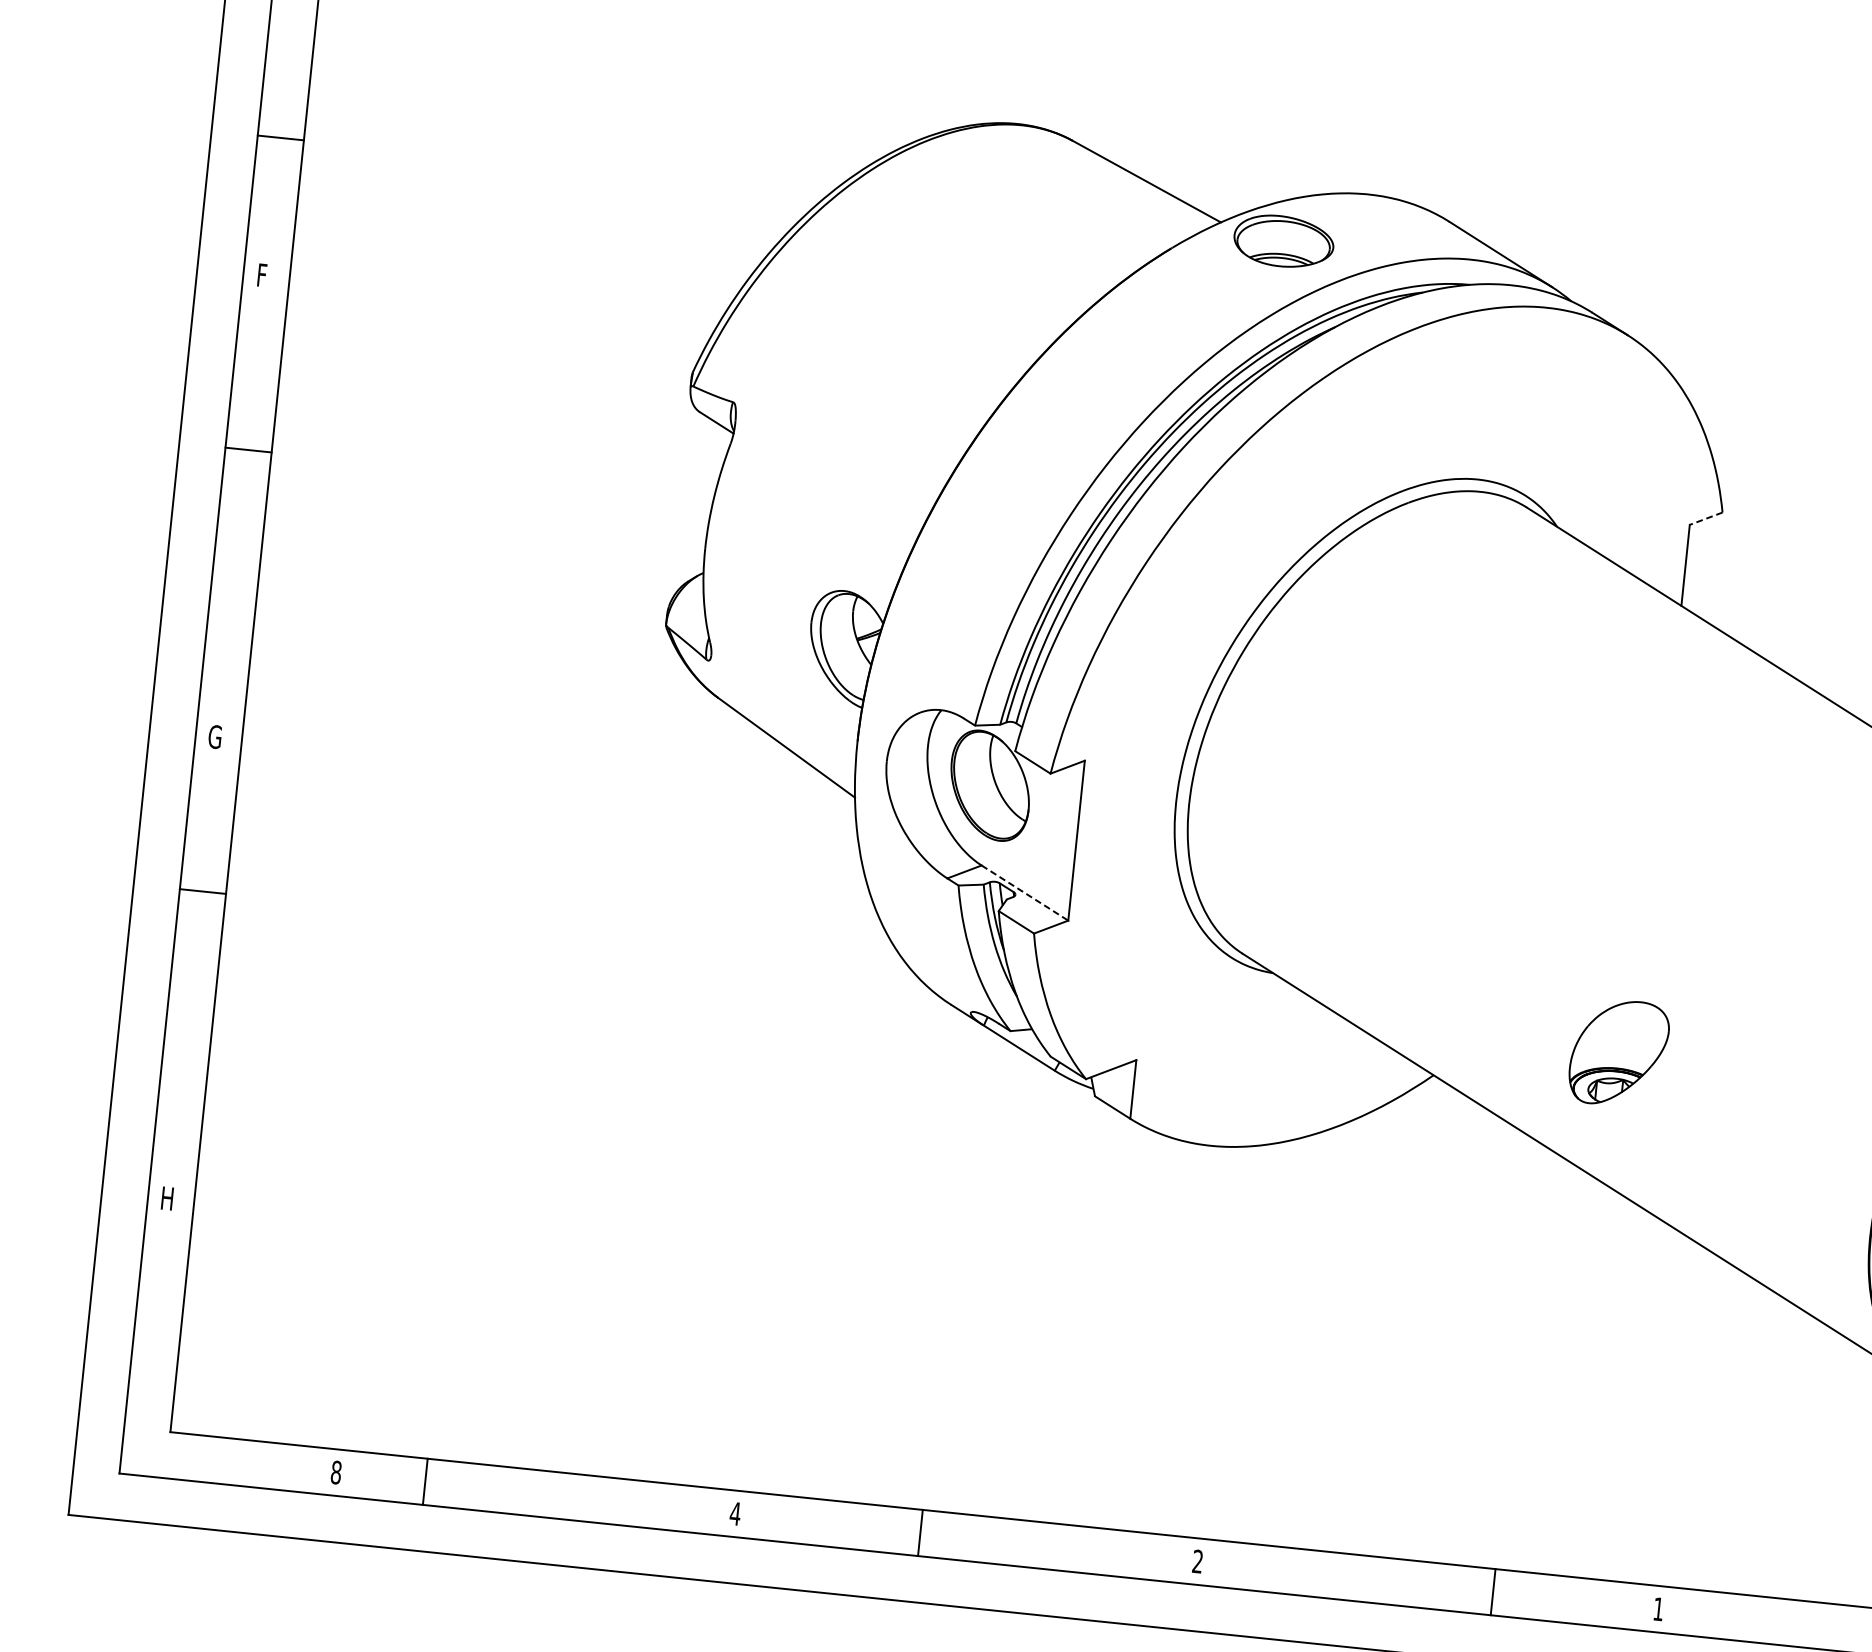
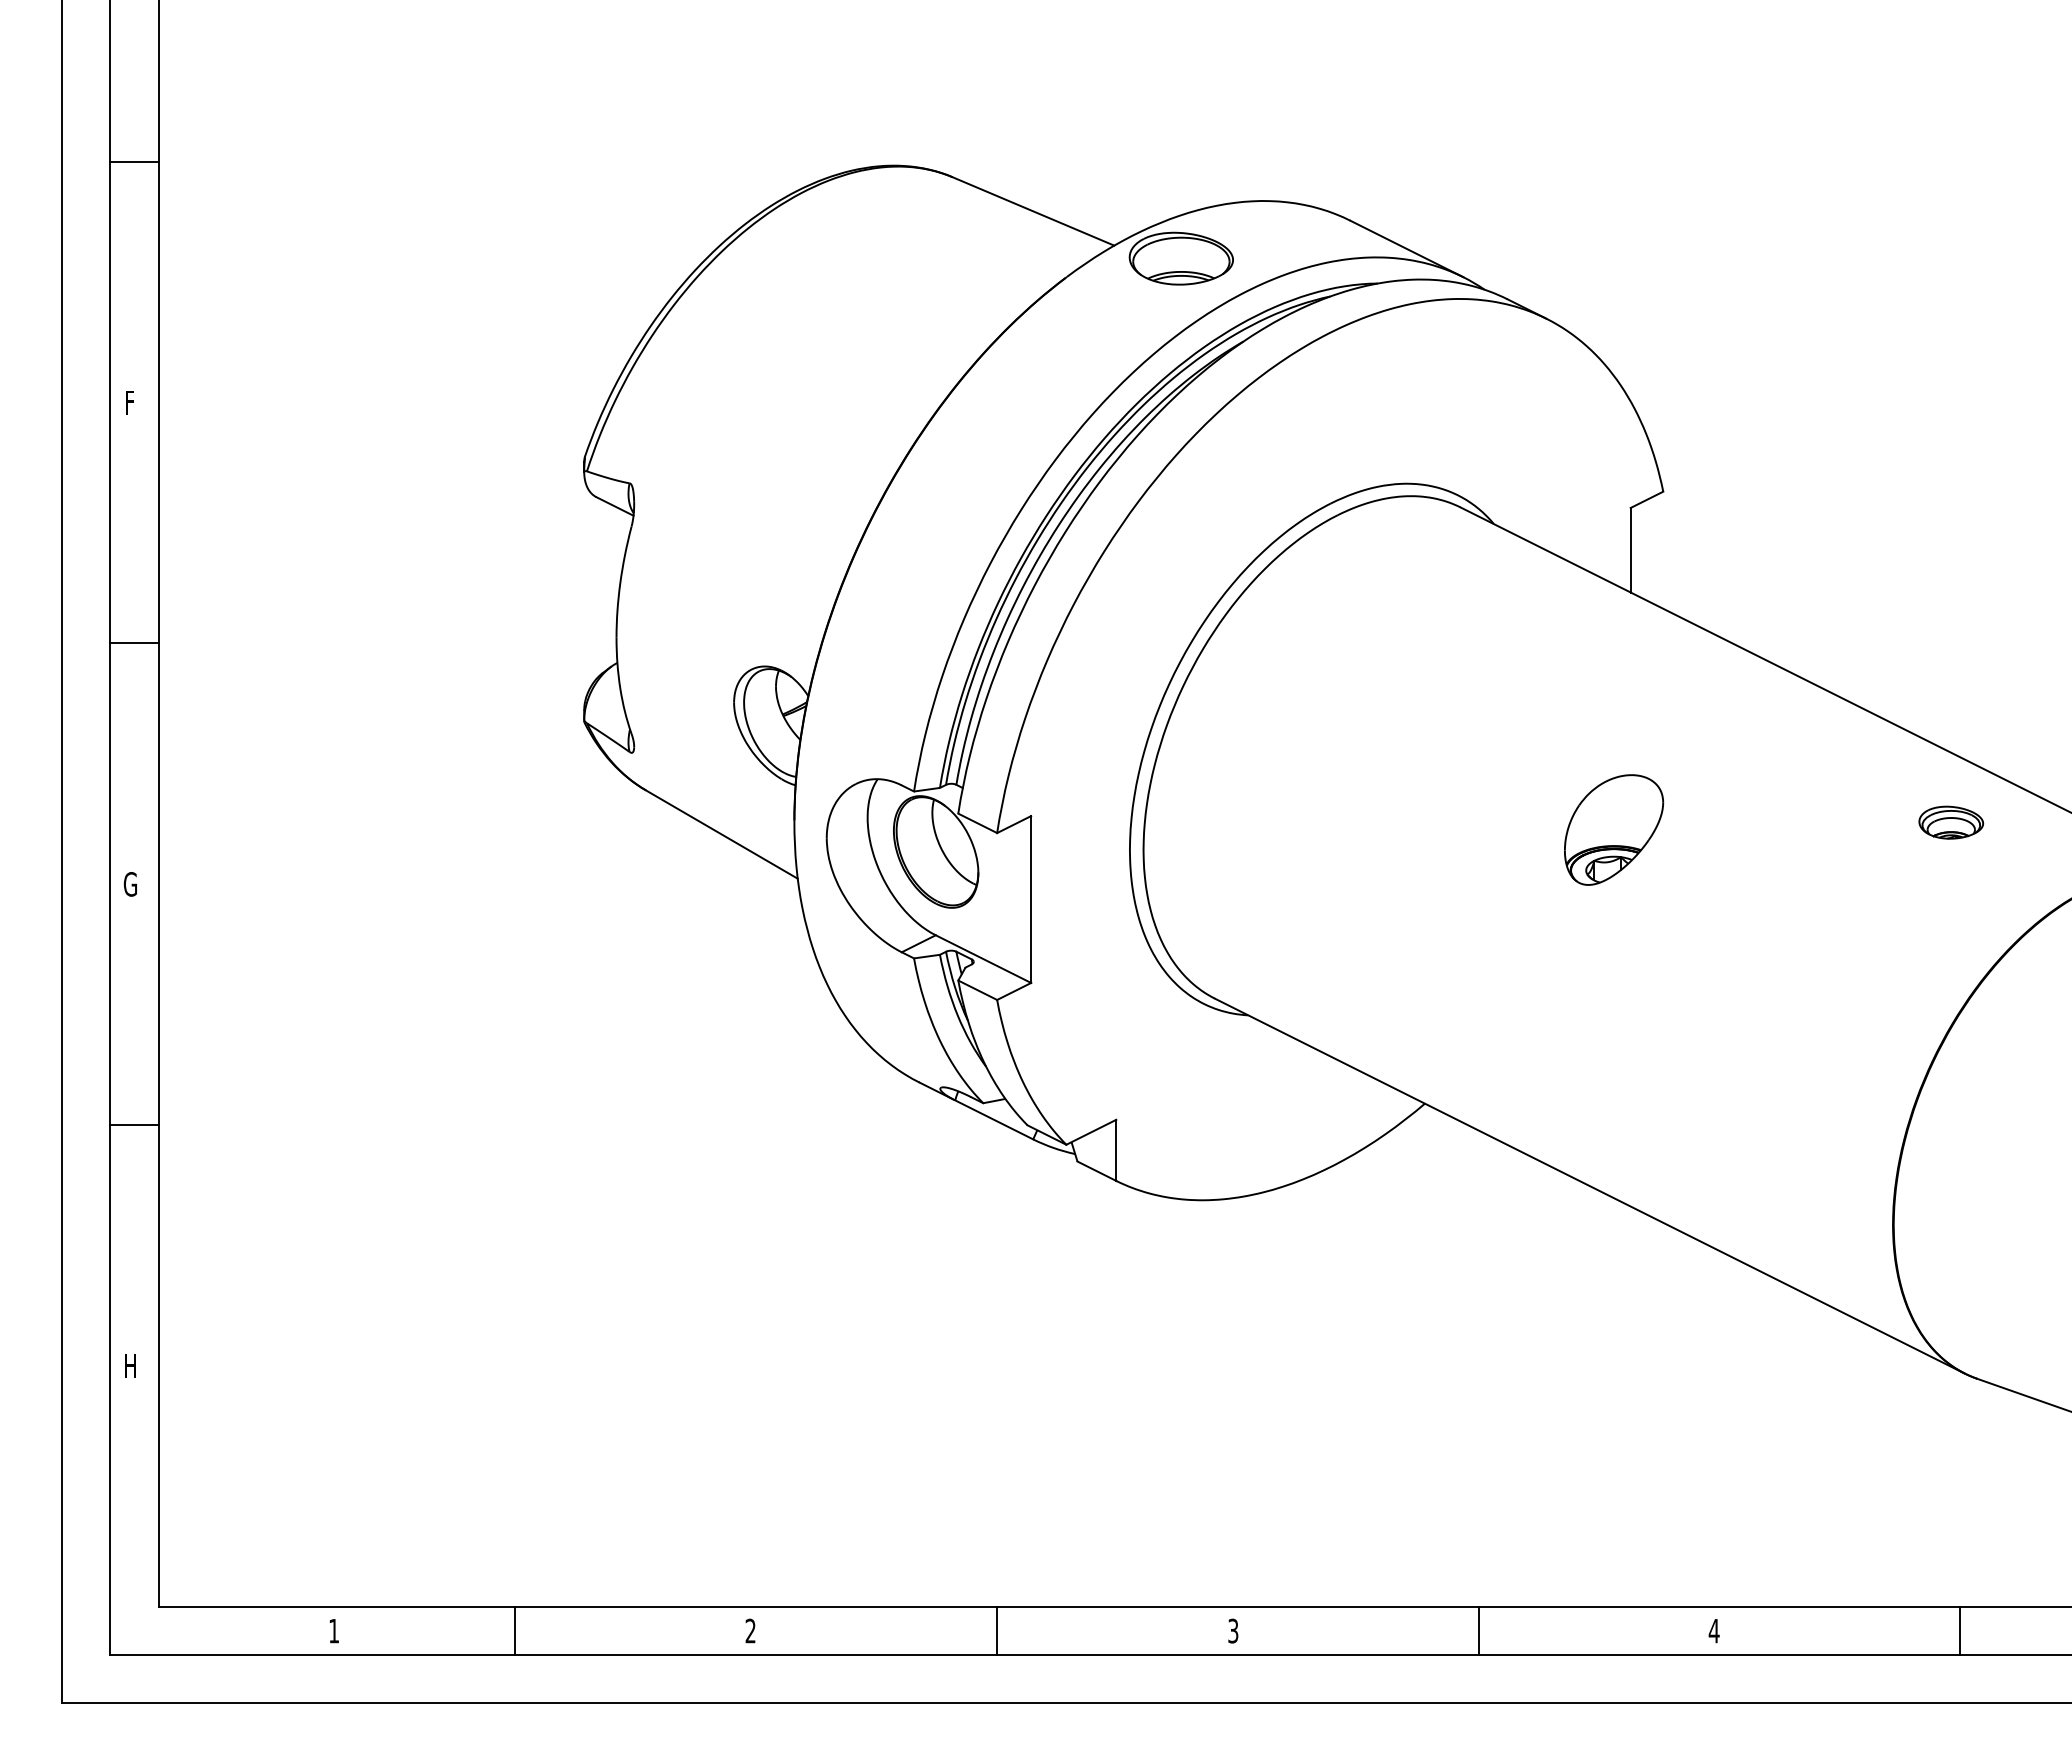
line: (280, 137) -> (134, 161), moved
line: (248, 450) -> (134, 643), moved
line: (1705, 519) -> (1646, 500), dashed -> solid
line: (203, 891) -> (134, 1125), moved
line: (1024, 893) -> (983, 959), dashed -> solid
part: (1619, 1052) -> (1614, 829), moved
text: (336, 1472) -> (334, 1630), 8 -> 1
line: (425, 1482) -> (515, 1631), moved
text: (735, 1513) -> (750, 1630), 4 -> 2
line: (920, 1533) -> (996, 1631), moved
text: (1197, 1562) -> (1233, 1631), 2 -> 3
line: (1493, 1592) -> (1478, 1631), moved
text: (1657, 1609) -> (1713, 1631), 1 -> 4

